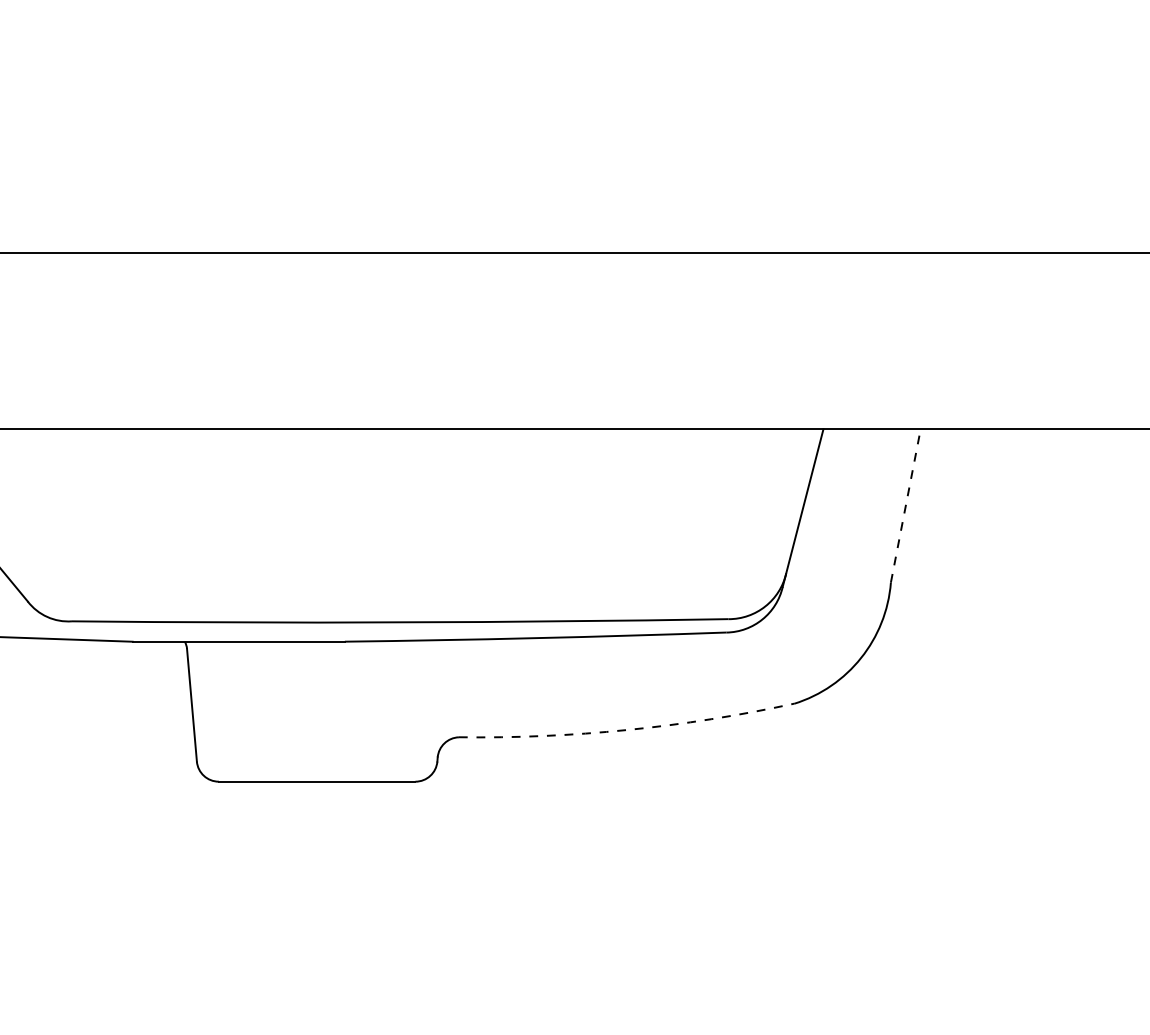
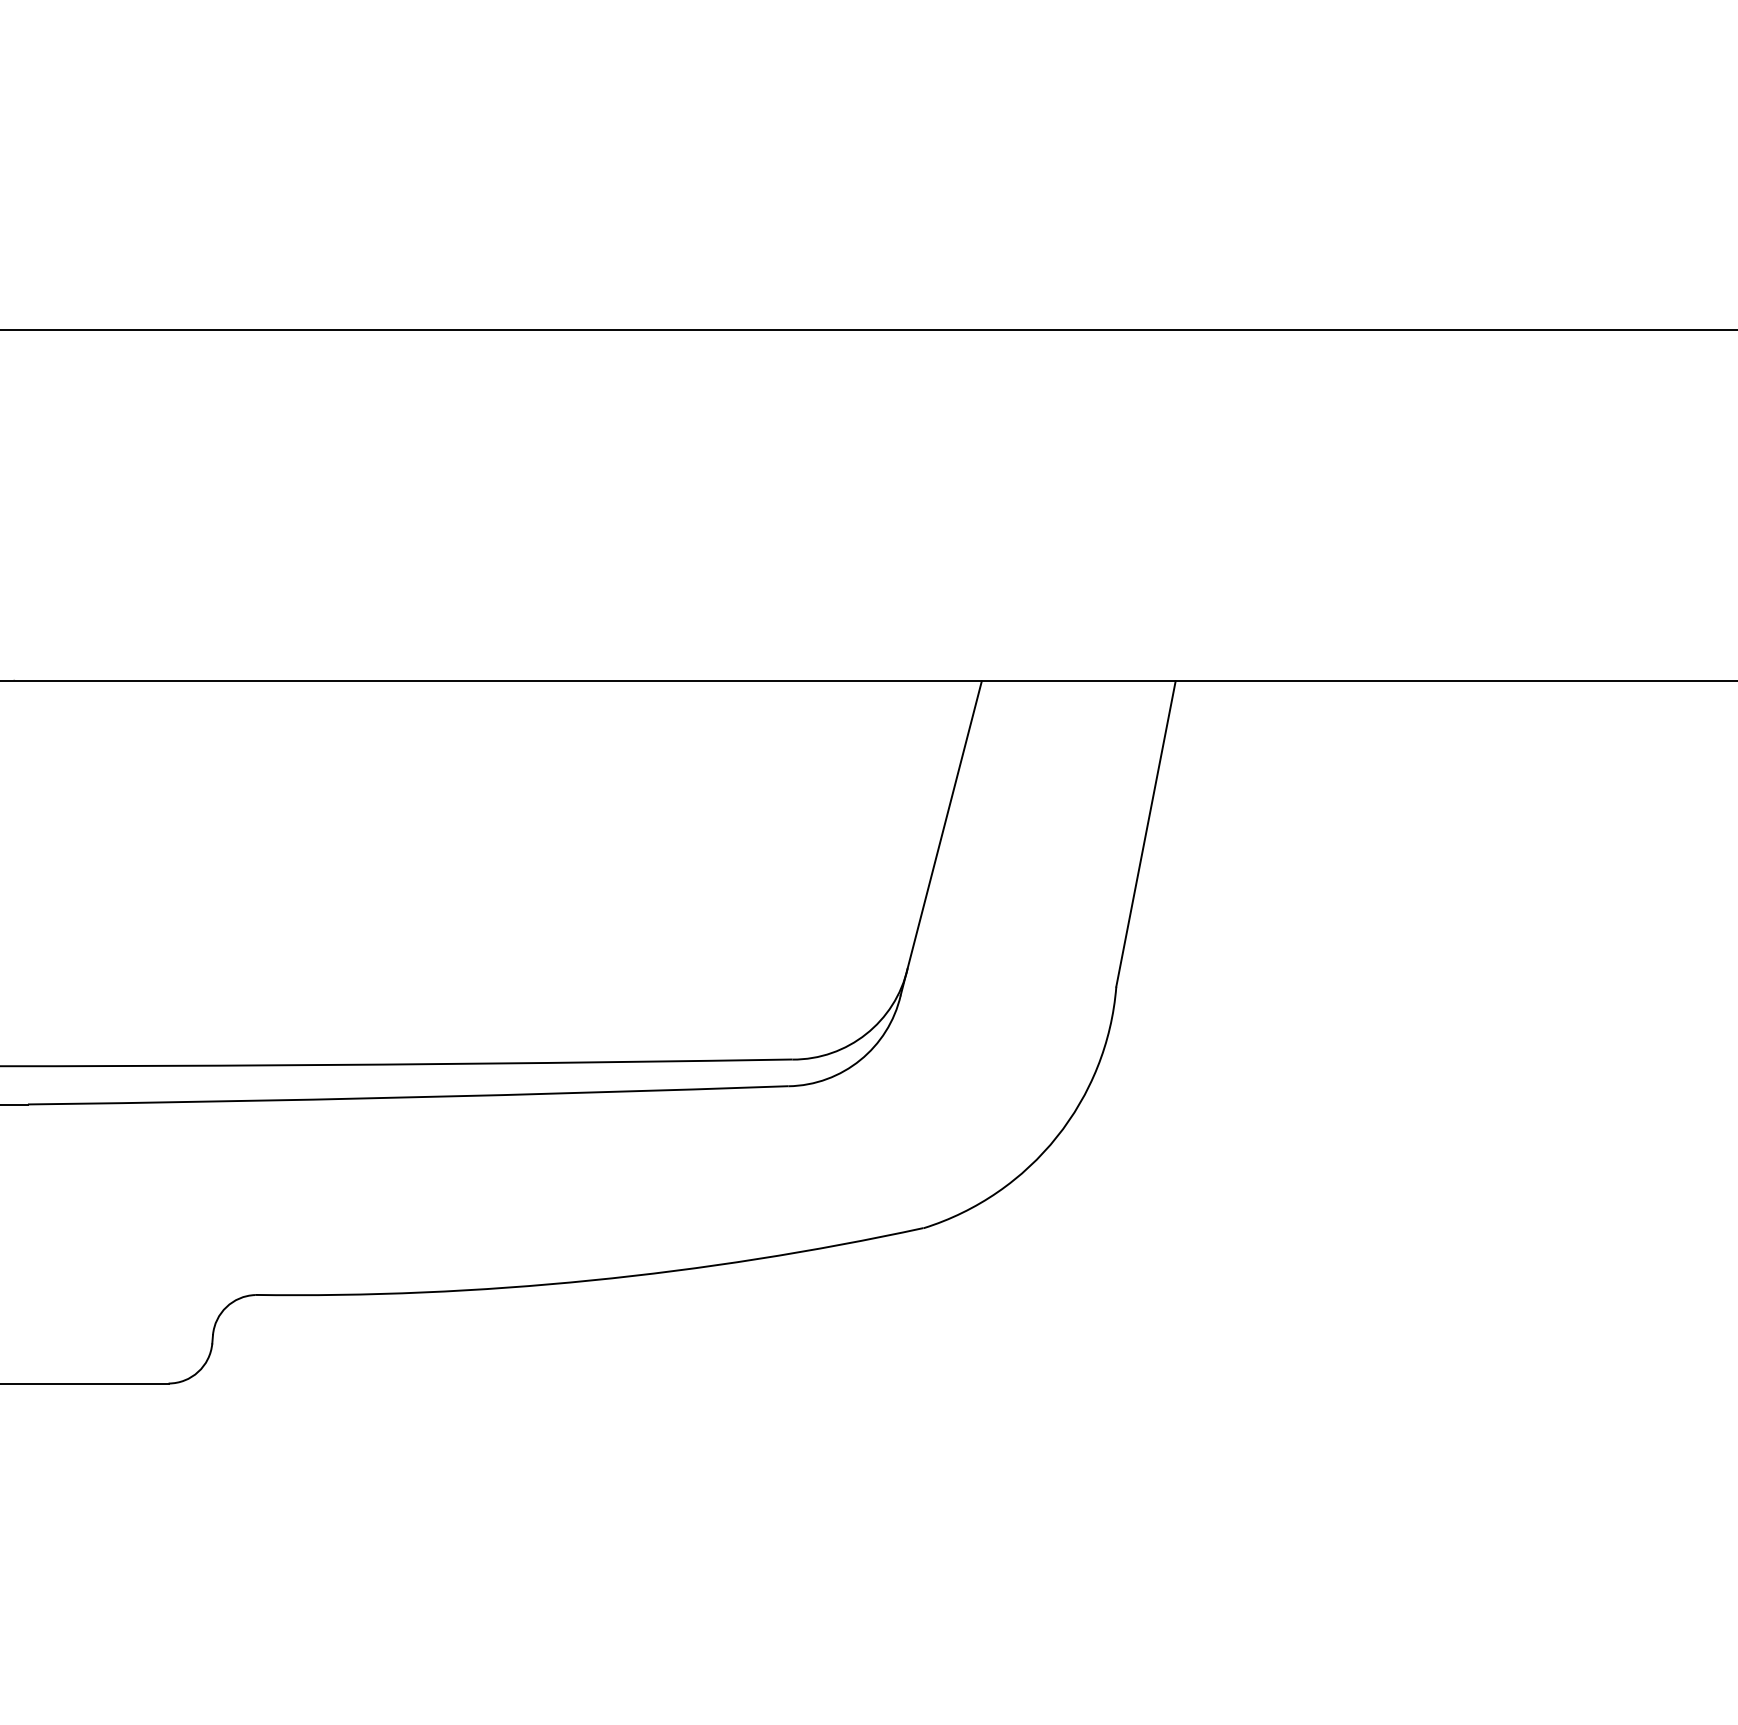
line: (905, 505) -> (1145, 832), dashed -> solid
arc: (627, 730) -> (591, 1281), dashed -> solid

